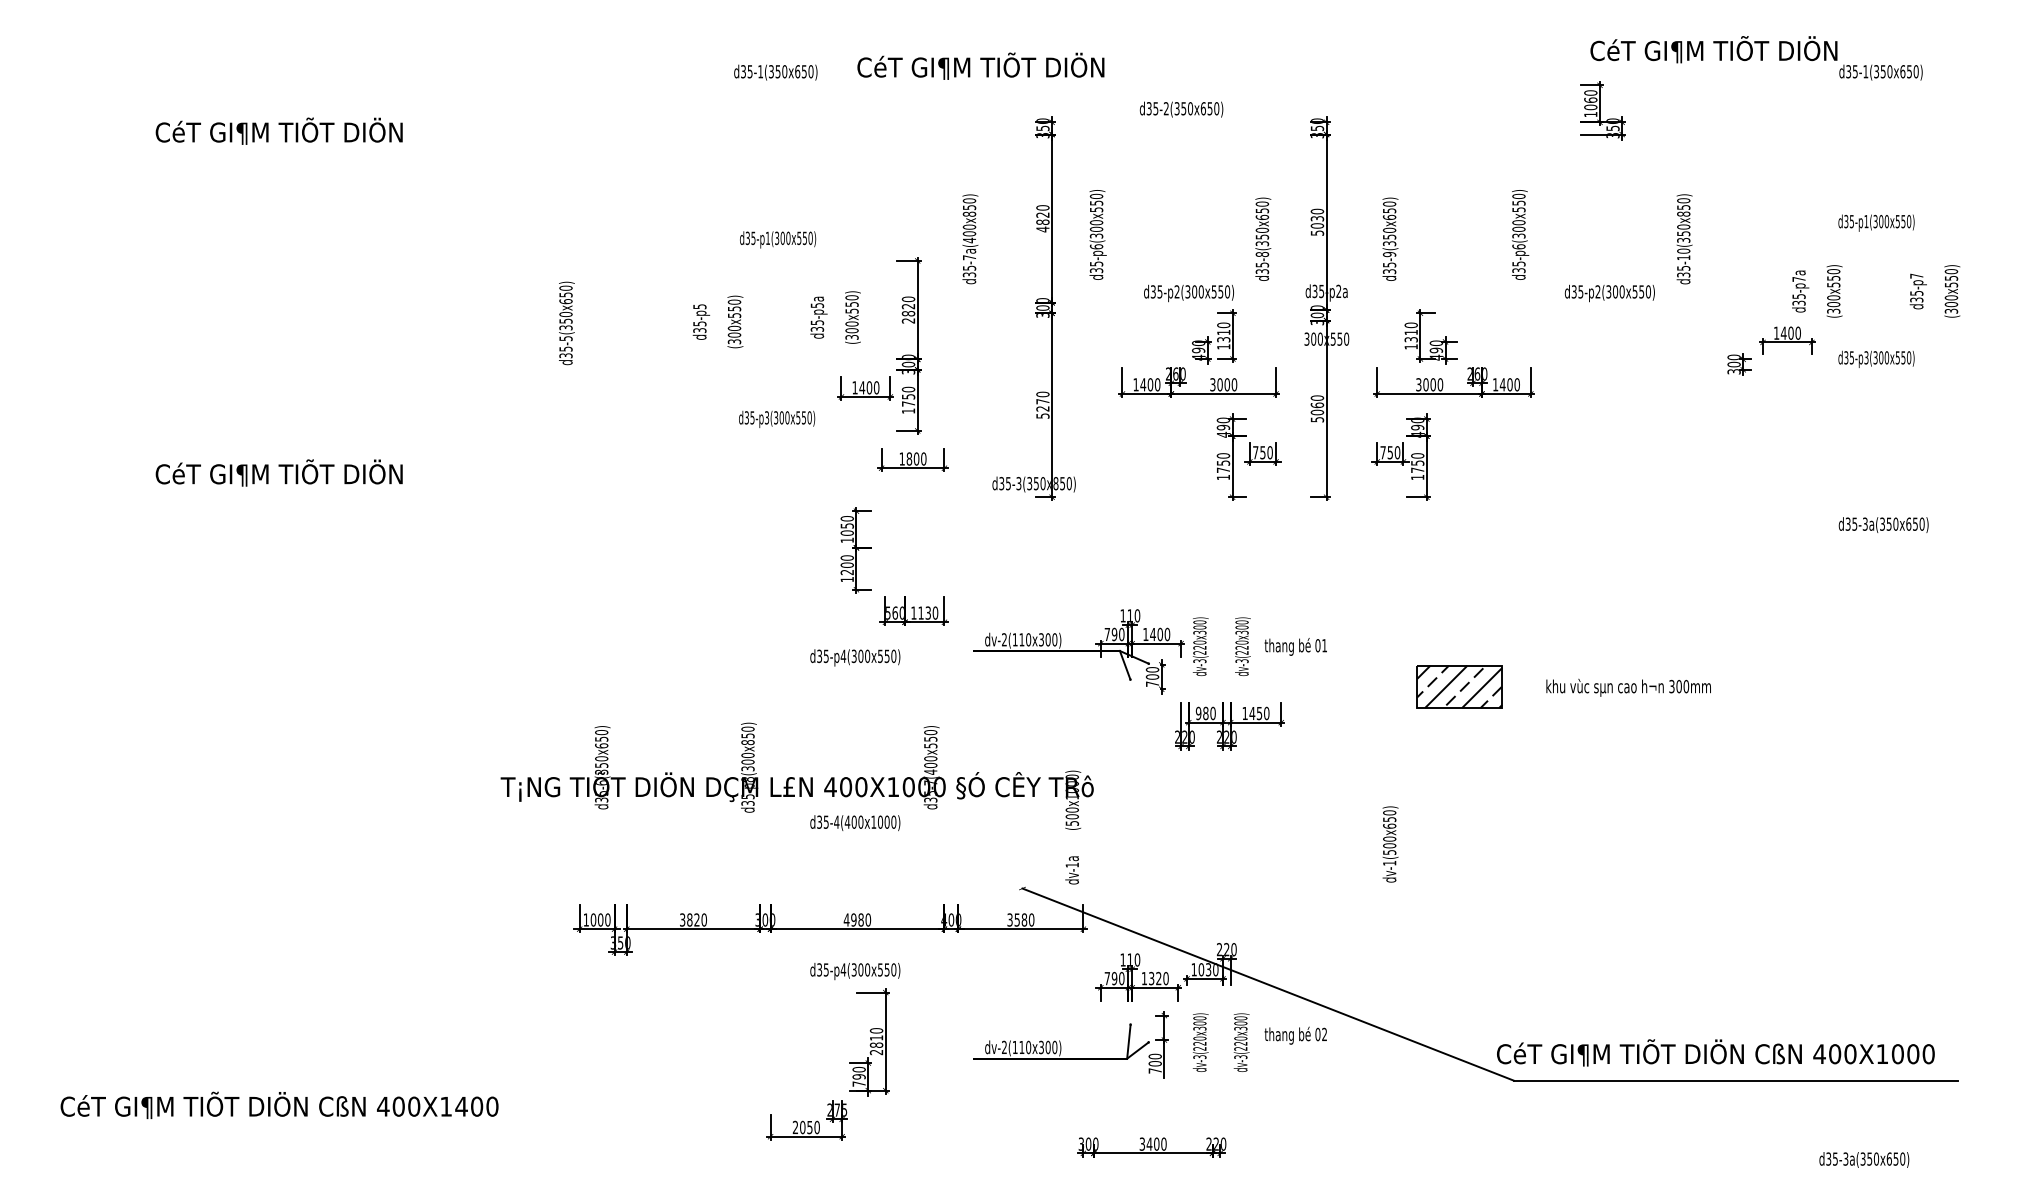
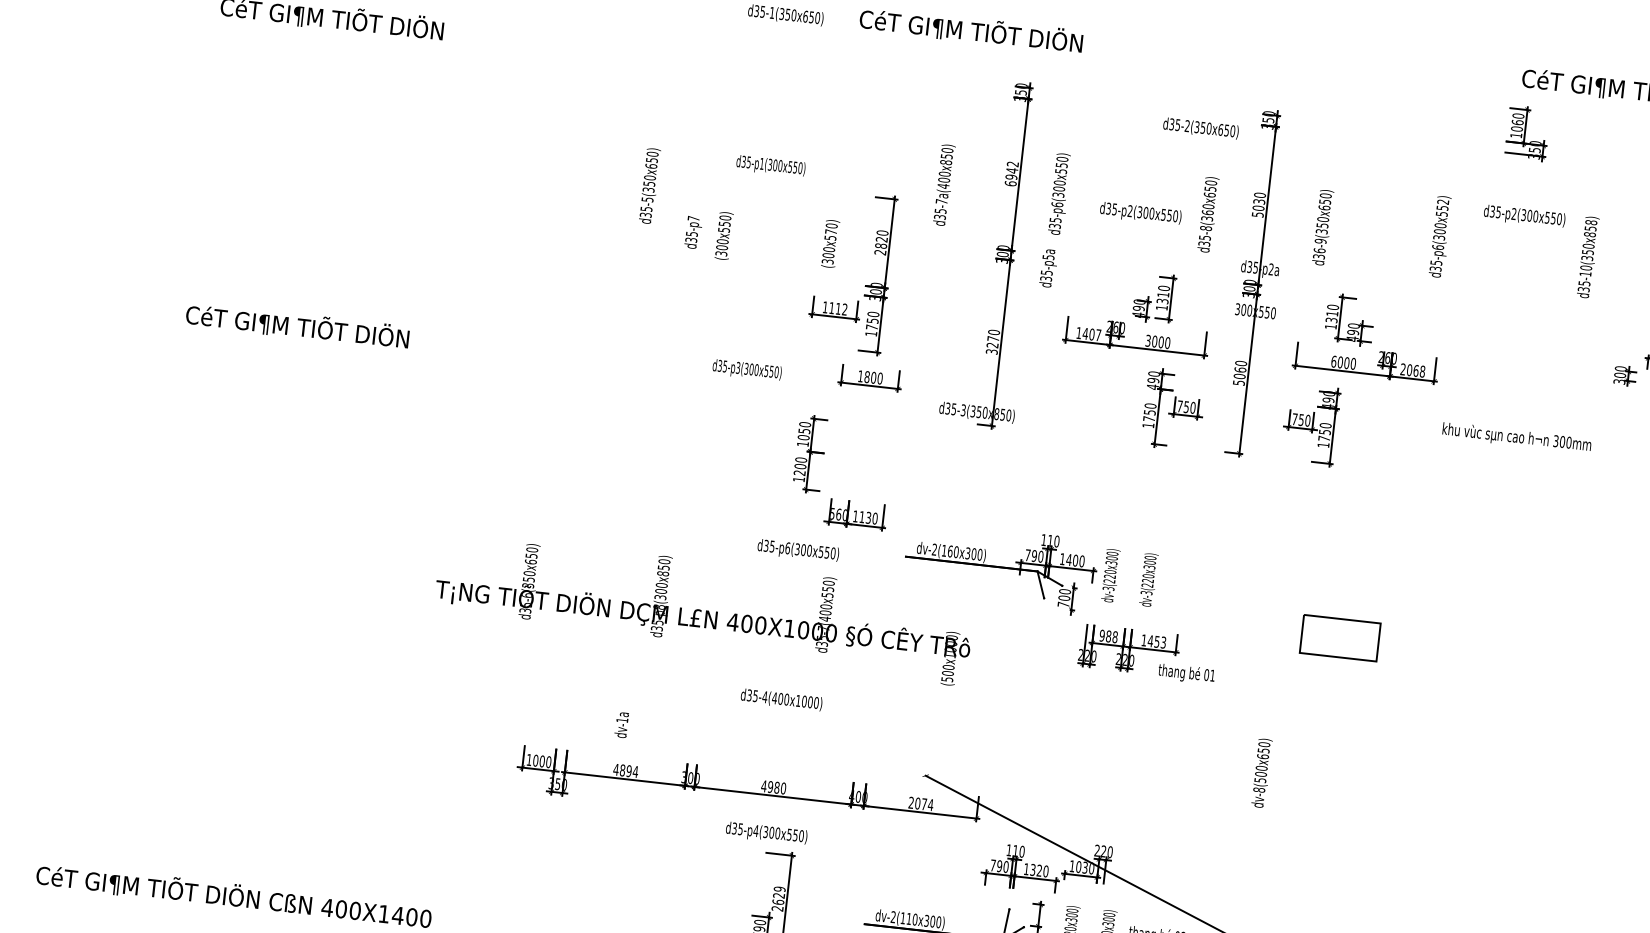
text: (1181, 109) -> (1200, 128), moved
text: (1518, 195) -> (1442, 201), d35-p6(300x550) -> d35-p6(300x552)
text: (1683, 200) -> (1591, 222), d35-10(350x850) -> d35-10(350x858)
text: (1042, 218) -> (1011, 173), 4820 -> 6942
text: (1261, 236) -> (1207, 212), d35-8(350x650) -> d35-8(360x650)
text: (1389, 264) -> (1319, 250), d35-9(350x650) -> d36-9(350x650)
text: (1188, 293) -> (1140, 213), moved
text: (1609, 293) -> (1524, 216), moved
text: (851, 304) -> (830, 231), (300x550) -> (300x570)
text: (699, 306) -> (693, 218), d35-p5 -> d35-p7
text: (818, 317) -> (1048, 268), moved
text: (566, 323) -> (649, 186), moved
text: (1157, 384) -> (1098, 335), 1400 -> 1407
text: (1418, 384) -> (1333, 361), 3000 -> 6000
text: (1505, 384) -> (1412, 370), 1400 -> 2068
text: (869, 387) -> (838, 308), 1400 -> 1112
text: (1042, 415) -> (991, 351), 5270 -> 3270
text: (777, 418) -> (747, 369), moved
text: (1021, 639) -> (949, 551), dv-2(110x300) -> dv-2(160x300)
text: (1295, 646) -> (1186, 673), moved
text: (843, 656) -> (787, 548), d35-p4(300x550) -> d35-p6(300x550)
hatch: (1459, 686) -> (1340, 637), removed
text: (1628, 687) -> (1516, 437), moved
text: (1212, 713) -> (1114, 637), 980 -> 988
text: (1266, 713) -> (1163, 642), 1450 -> 1453
text: (796, 775) -> (703, 608), moved
text: (1389, 862) -> (1259, 789), dv-1(500x650) -> dv-8(500x650)
text: (1071, 870) -> (621, 725), moved
text: (693, 919) -> (626, 770), 3820 -> 4894
text: (1020, 919) -> (920, 803), 3580 -> 2074
text: (876, 1037) -> (779, 895), 2810 -> 2629

